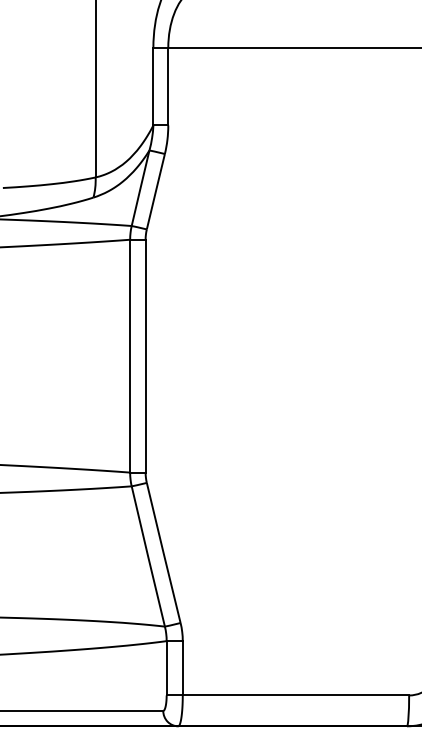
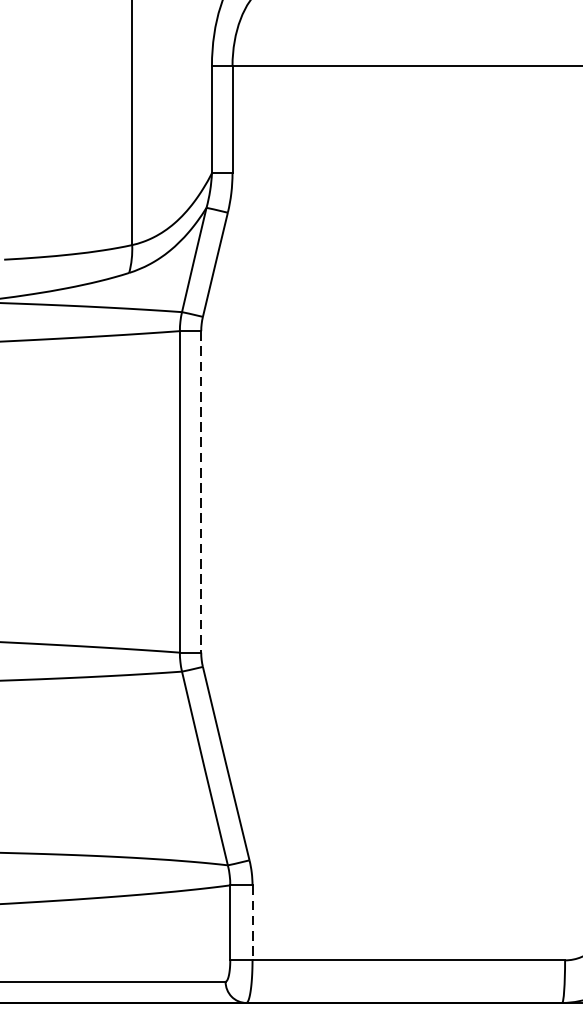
line: (145, 356) -> (201, 492), solid -> dashed
line: (182, 668) -> (252, 923), solid -> dashed

